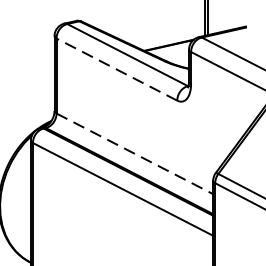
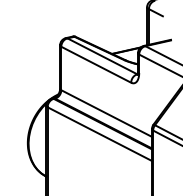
line: (115, 69) -> (95, 64), dashed -> solid
line: (134, 153) -> (106, 113), dashed -> solid

